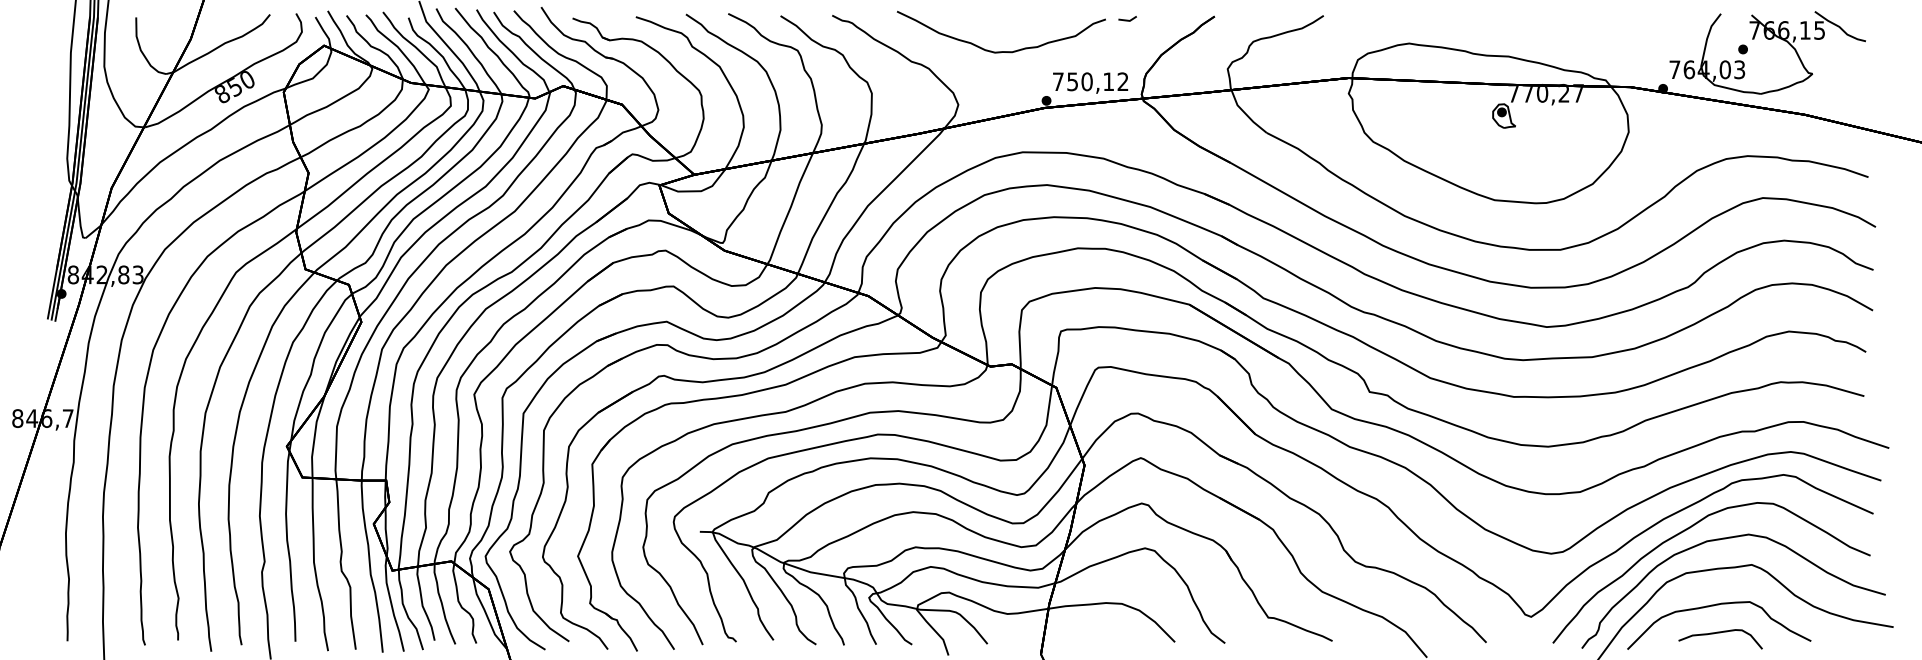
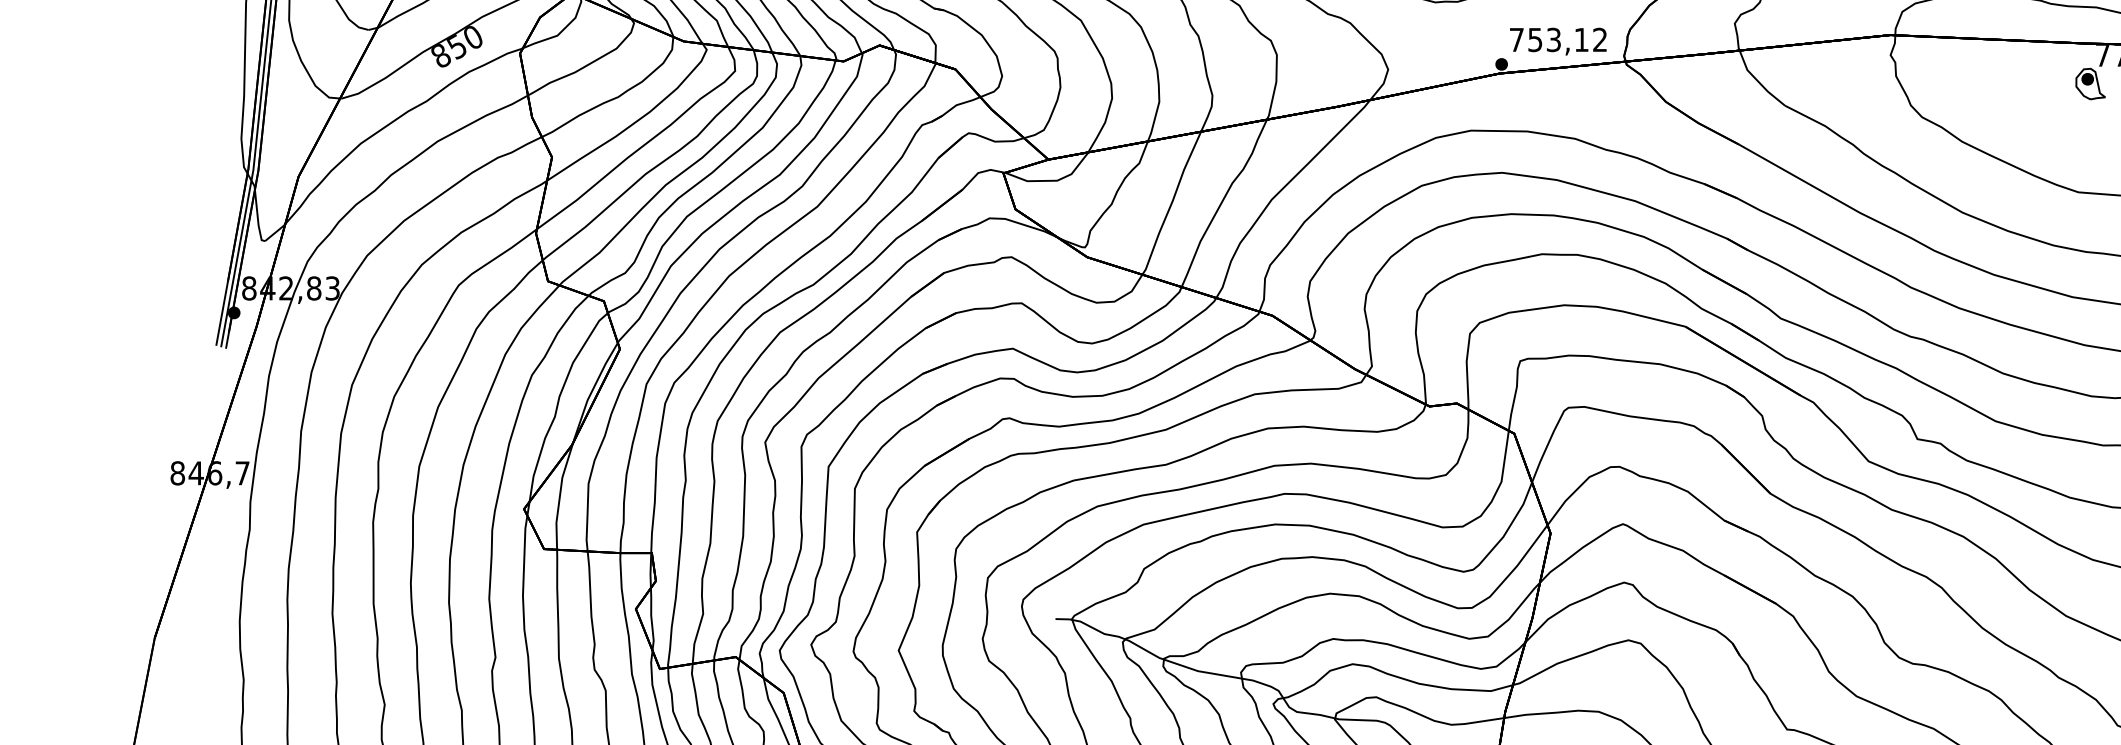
text: (1086, 81) -> (1553, 39), 750,12 -> 753,12

